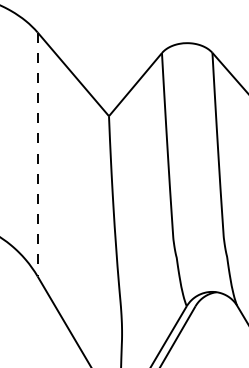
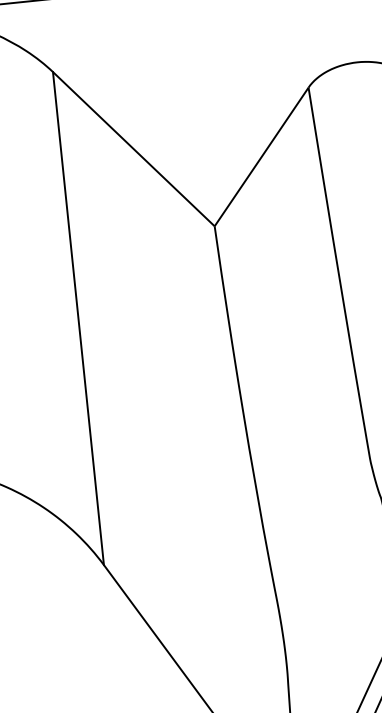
line: (37, 154) -> (78, 318), dashed -> solid

